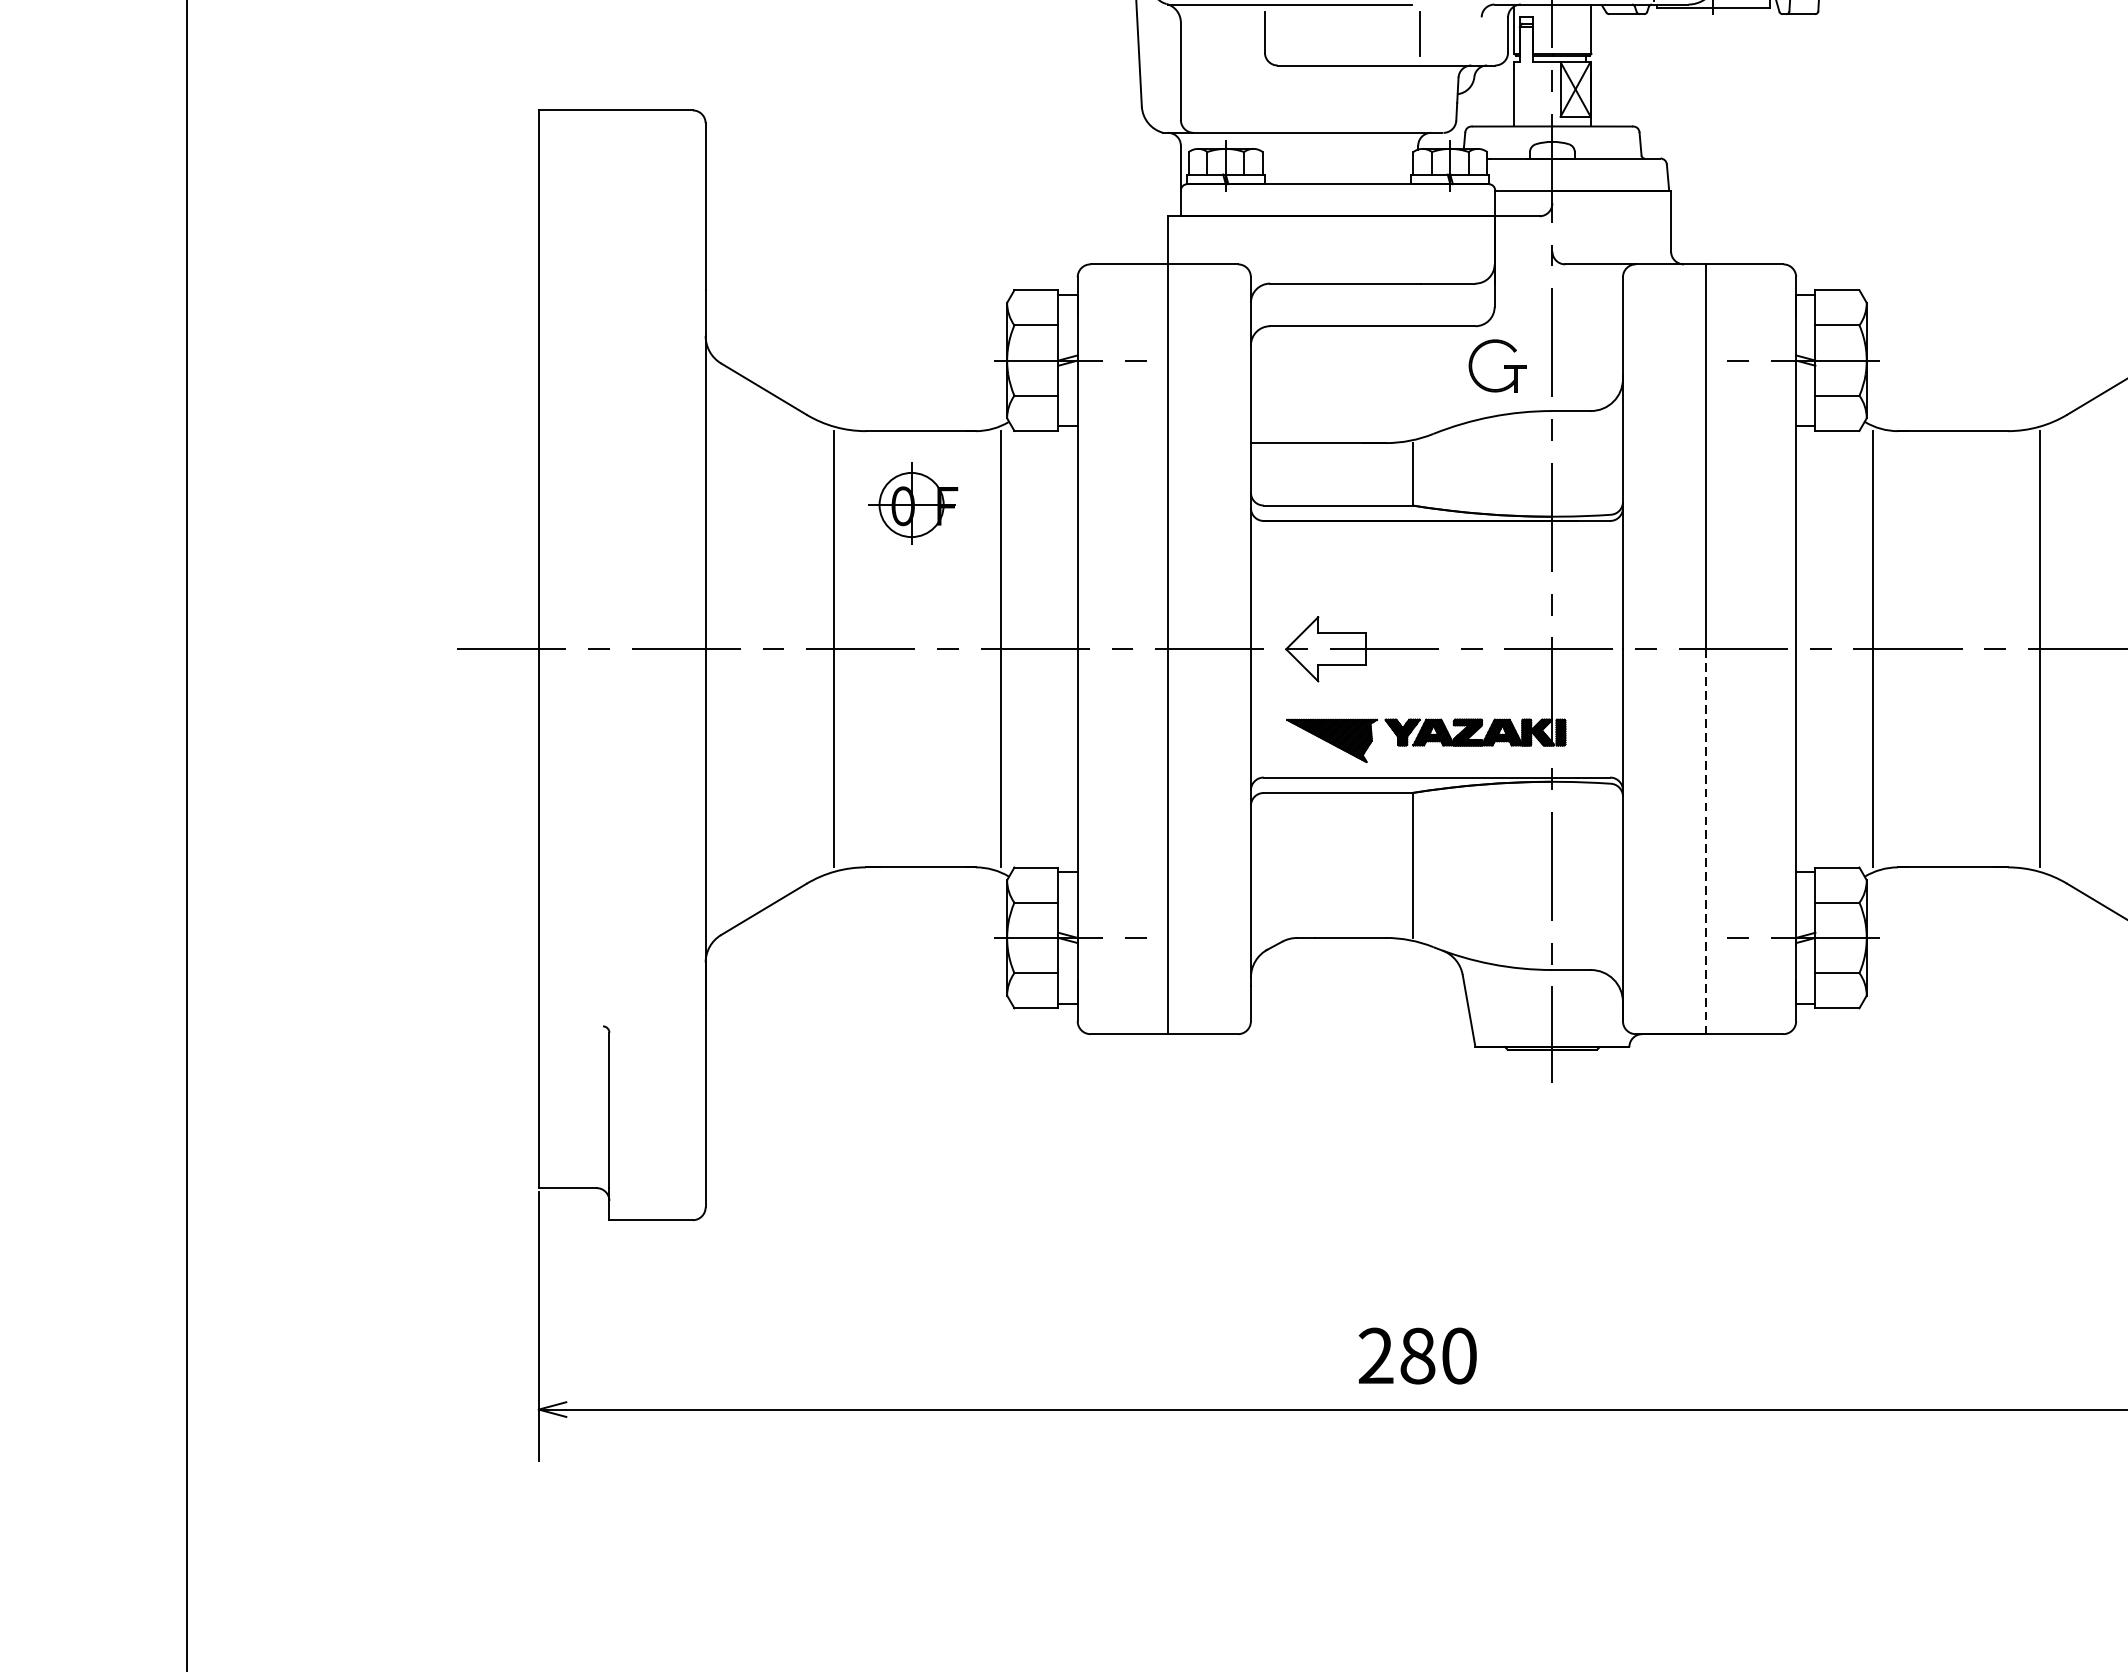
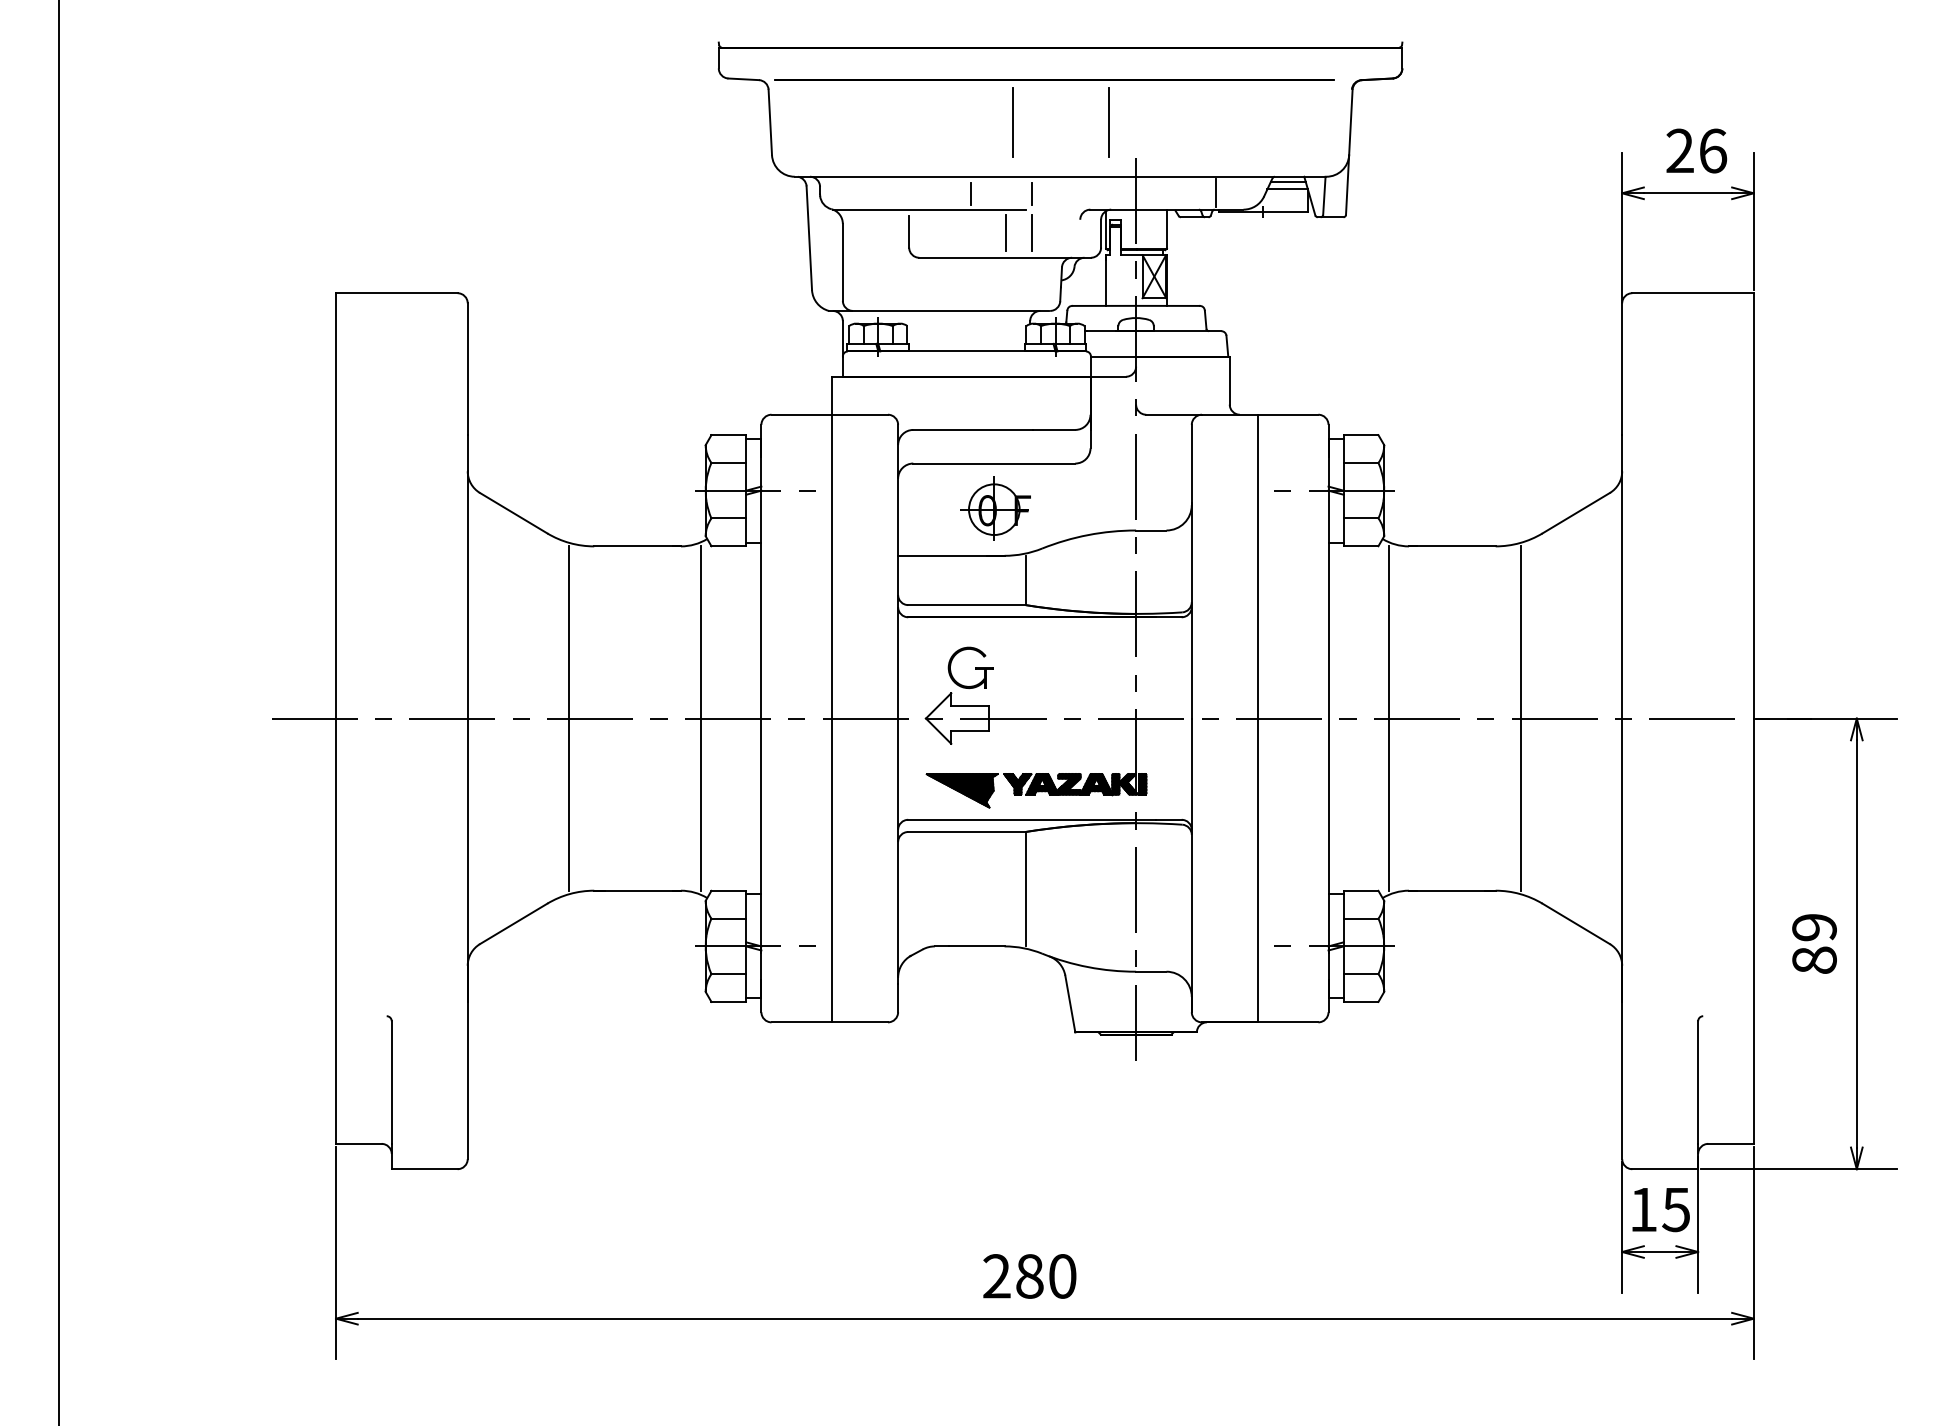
line: (1388, 33) -> (1006, 232), added
part: (1497, 365) -> (970, 667), moved
part: (913, 503) -> (995, 508), moved
line: (1706, 841) -> (1257, 870), dashed -> solid

